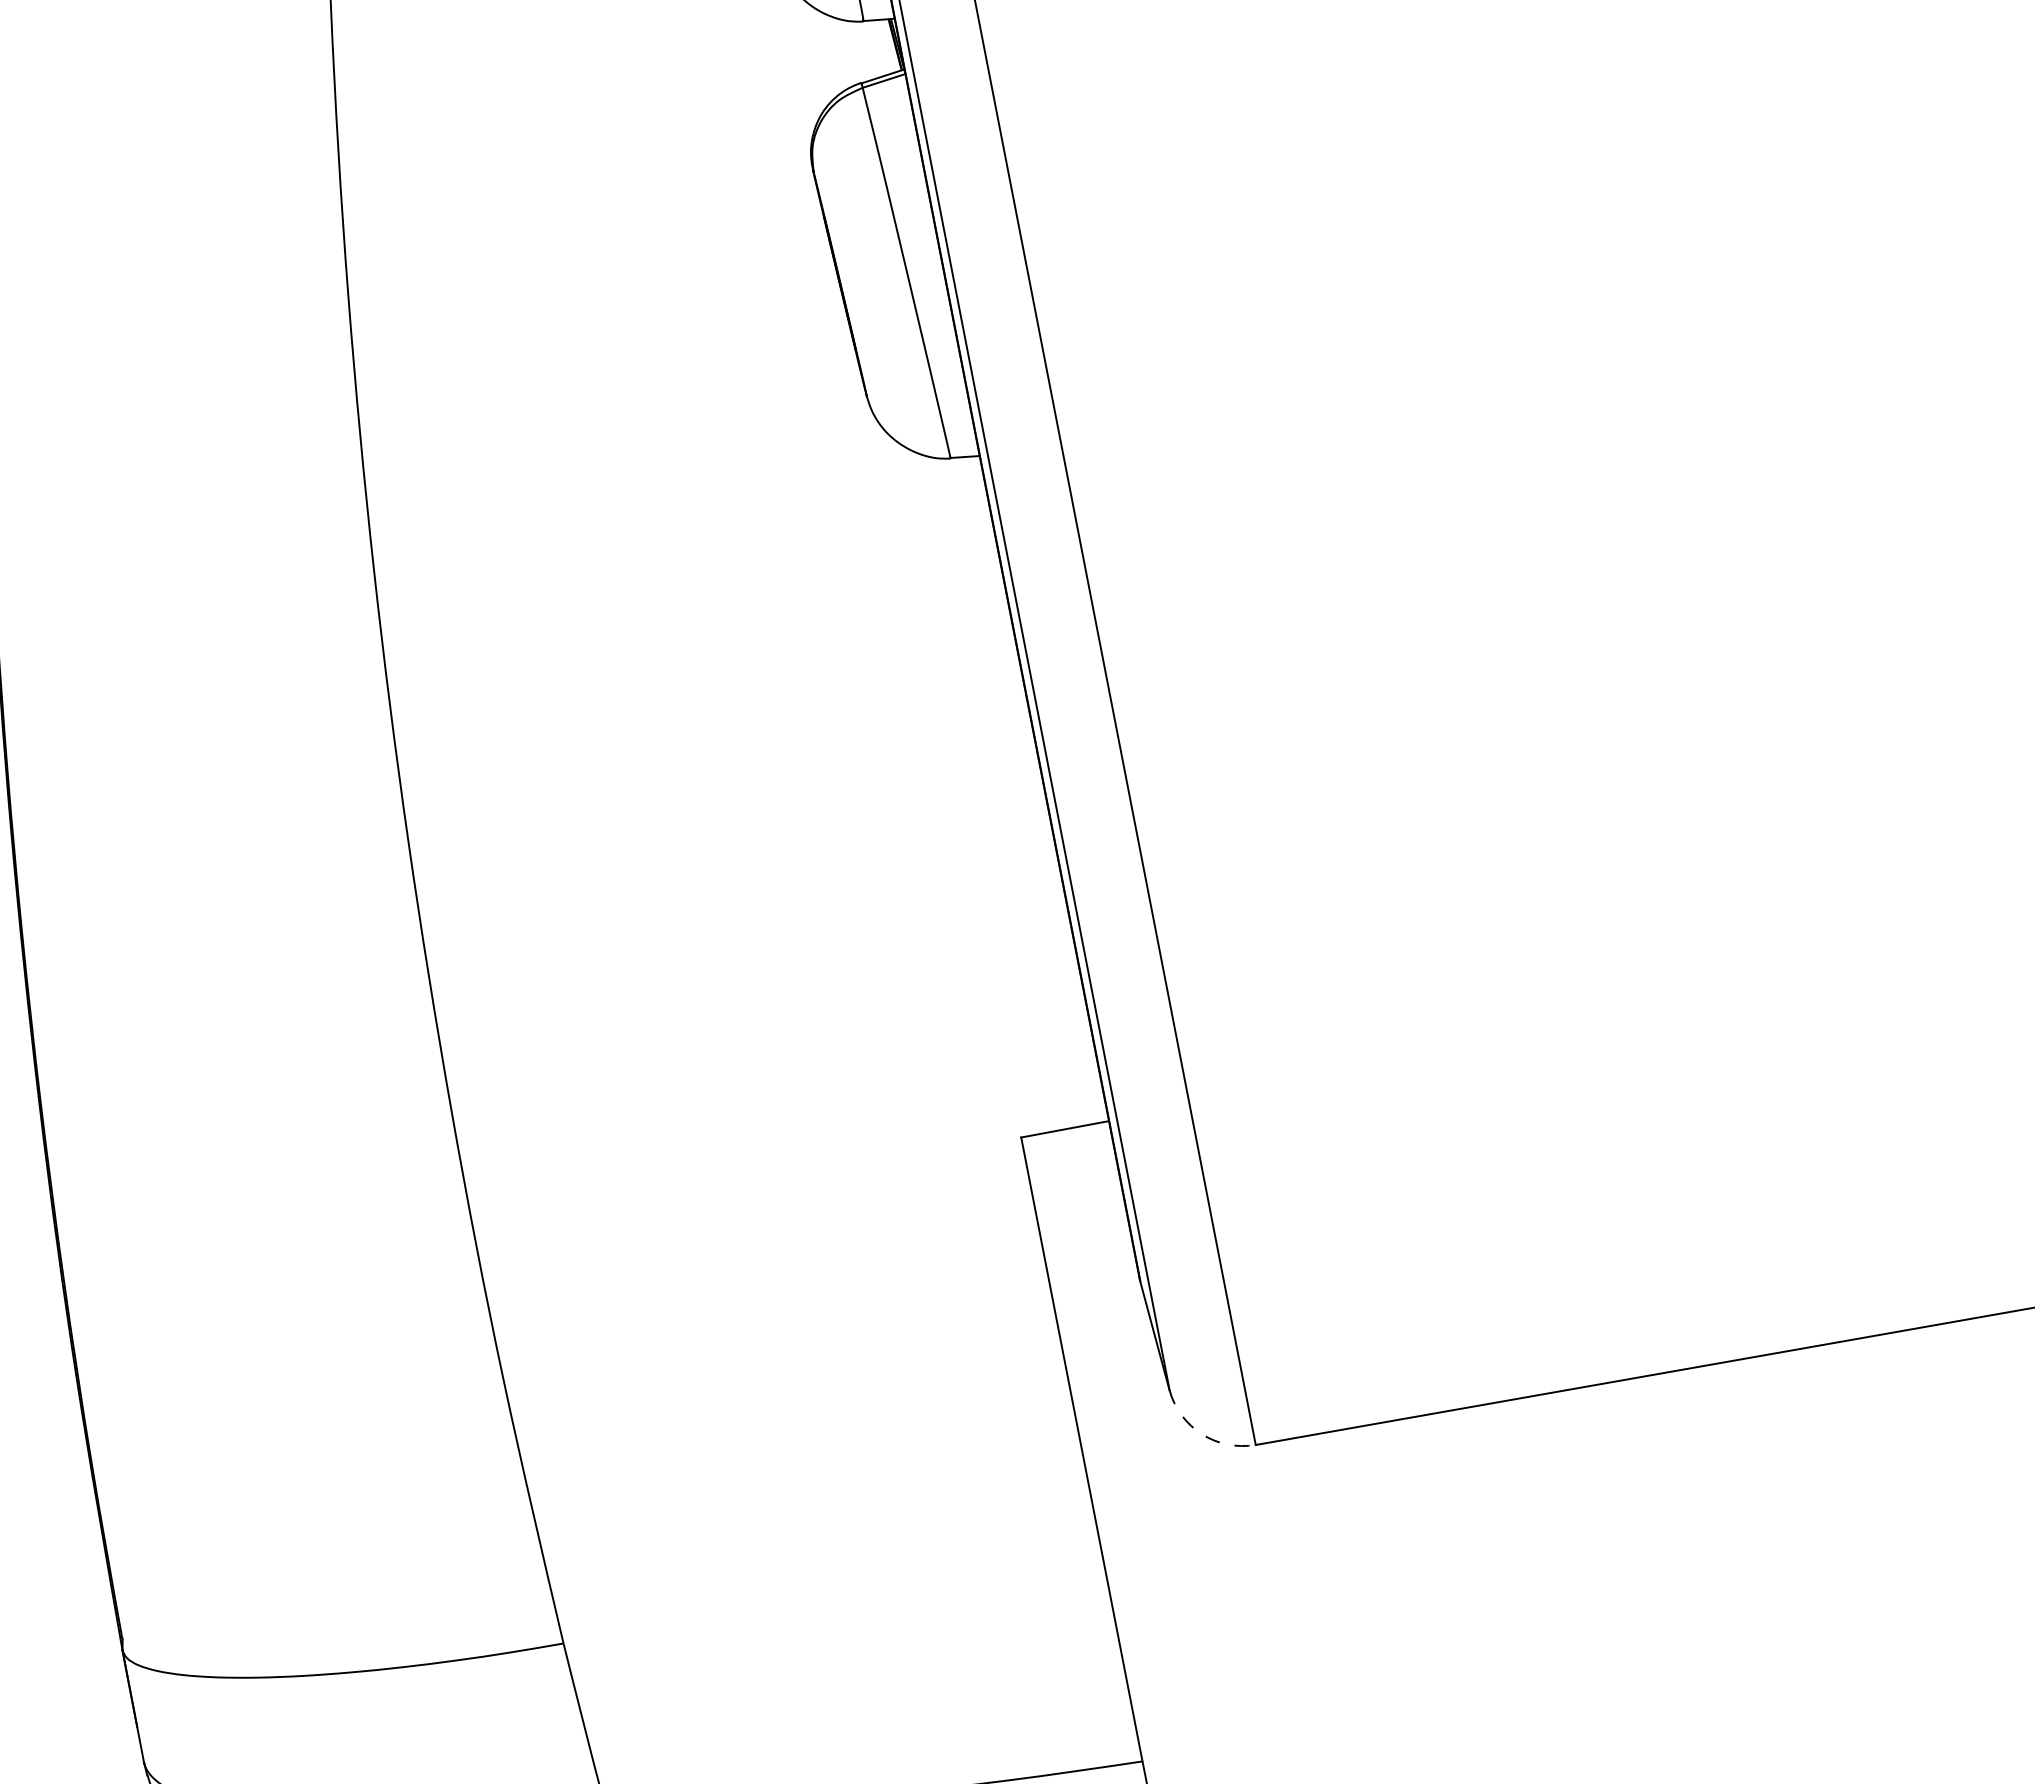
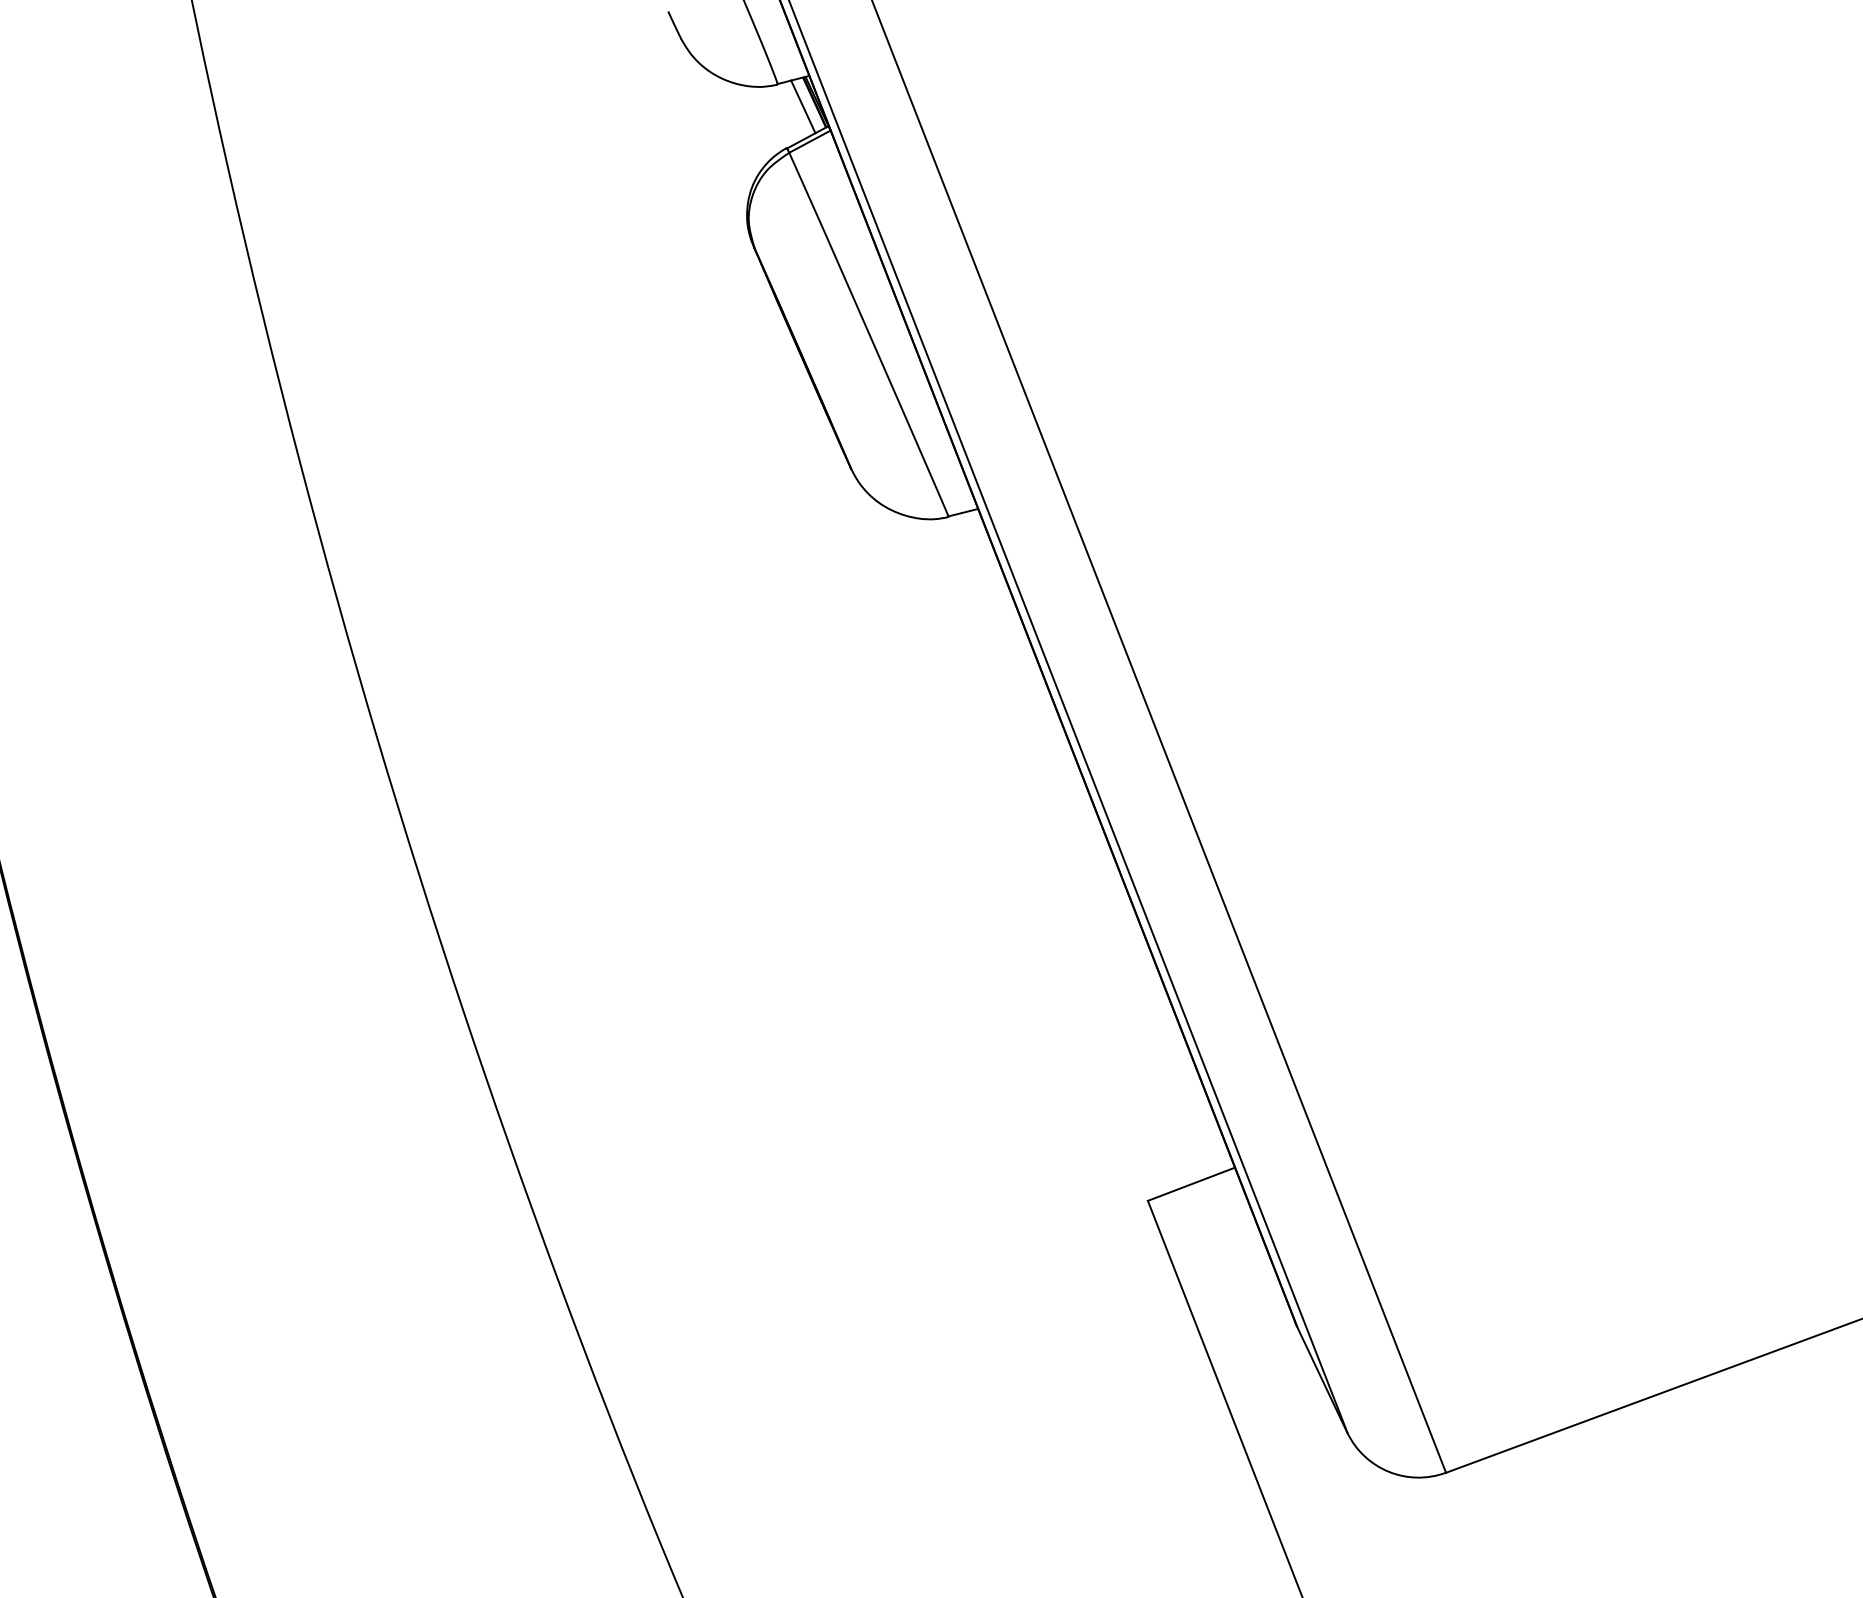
line: (883, 46) -> (802, 106), added
arc: (1201, 1434) -> (1388, 1472), dashed -> solid

